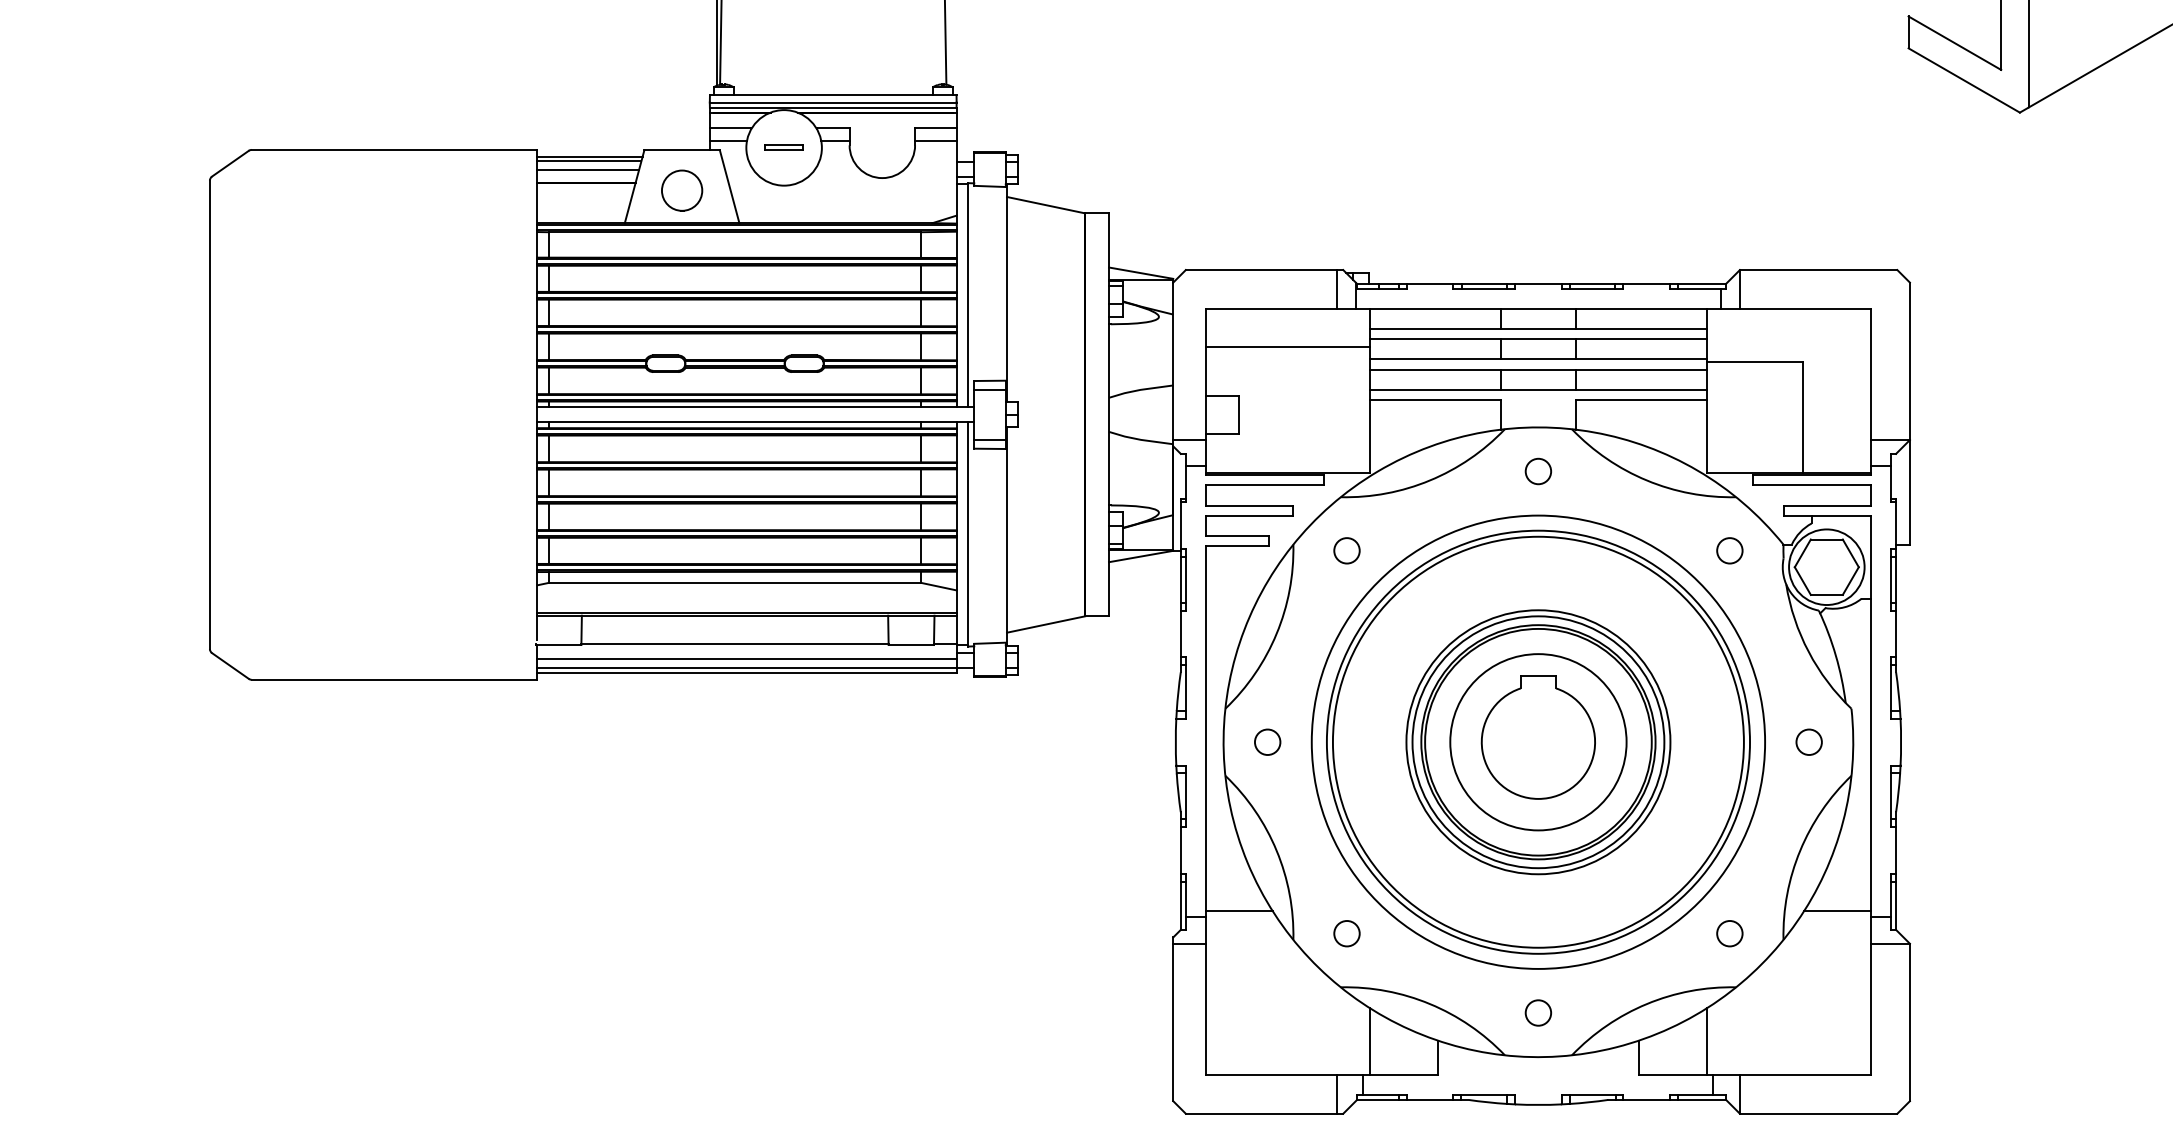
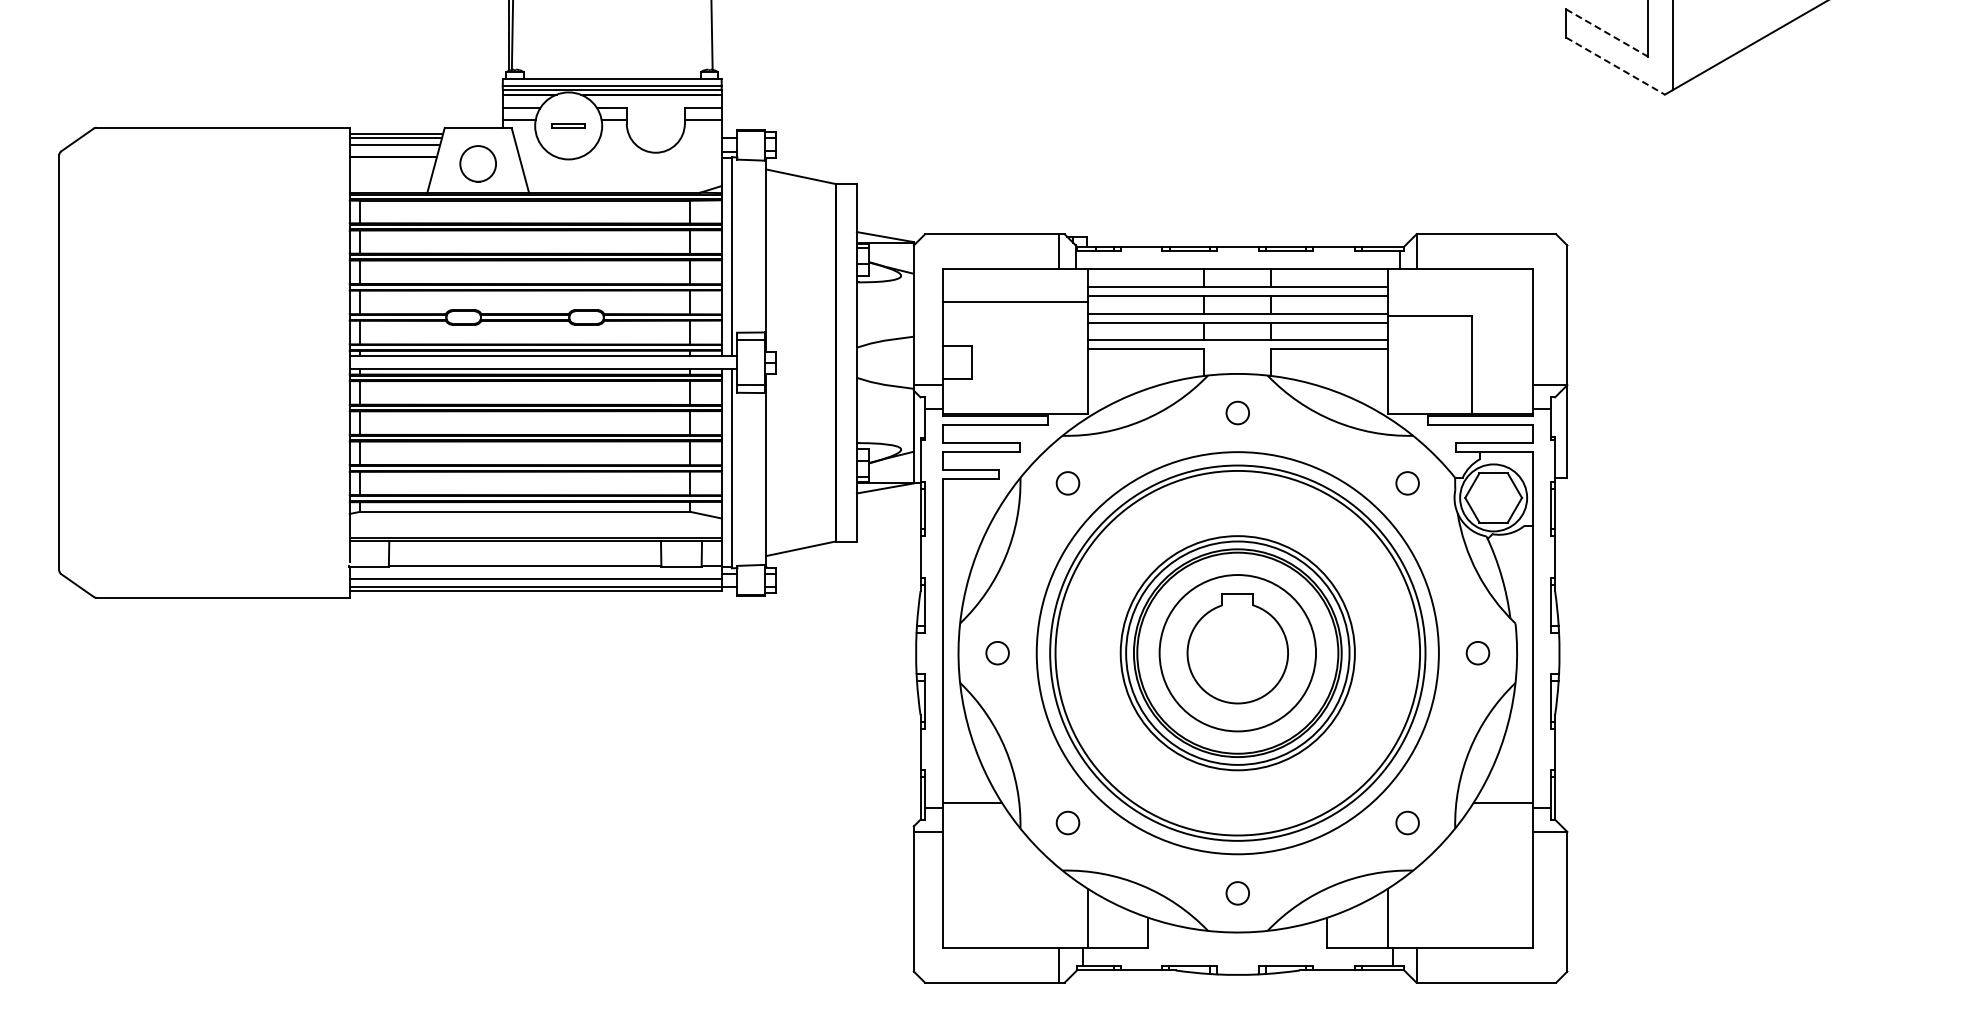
line: (1955, 43) -> (1607, 33), solid -> dashed
line: (1964, 80) -> (1615, 66), solid -> dashed

